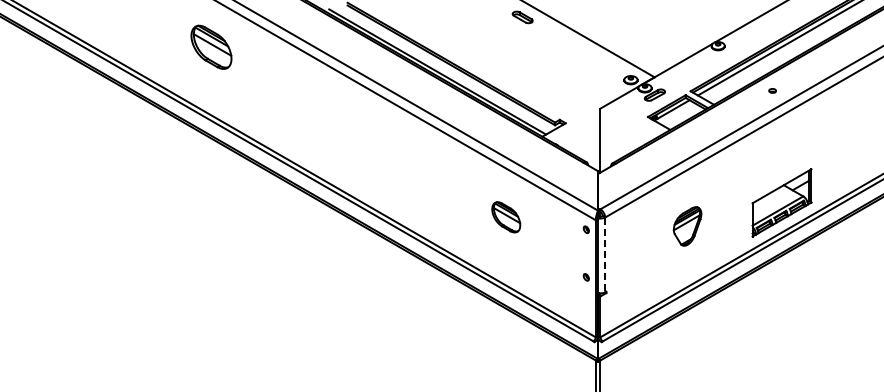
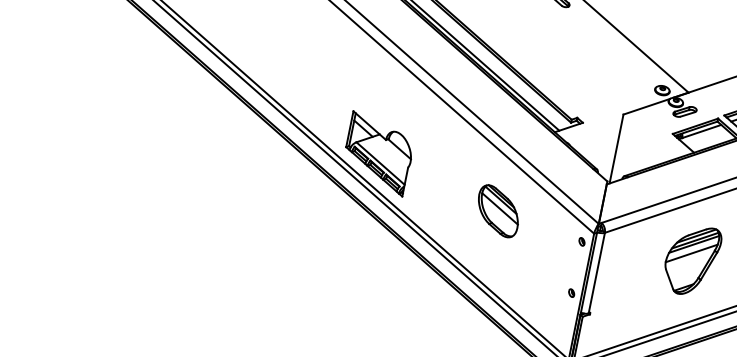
part: (388, 187) -> (378, 153), added
part: (506, 216) -> (498, 210), size x1.43
part: (687, 226) -> (691, 260), size x1.67
line: (605, 255) -> (597, 273), dashed -> solid

